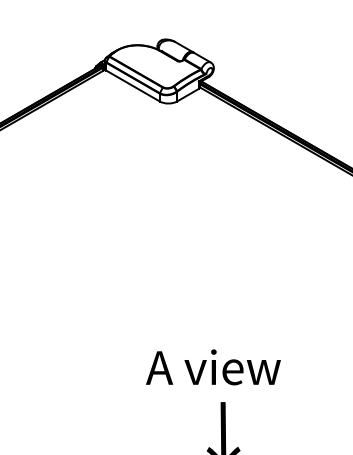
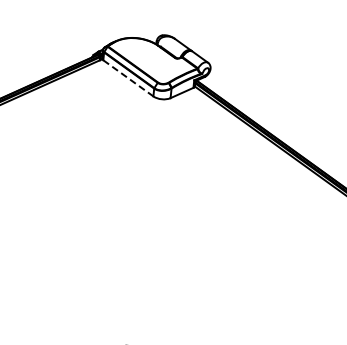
line: (133, 86) -> (128, 78), solid -> dashed

